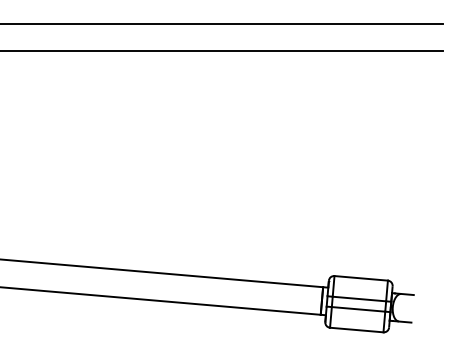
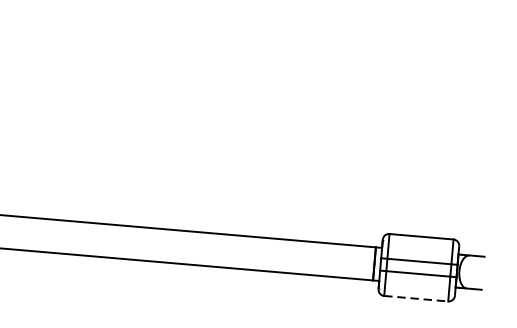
line: (356, 330) -> (415, 299), solid -> dashed

